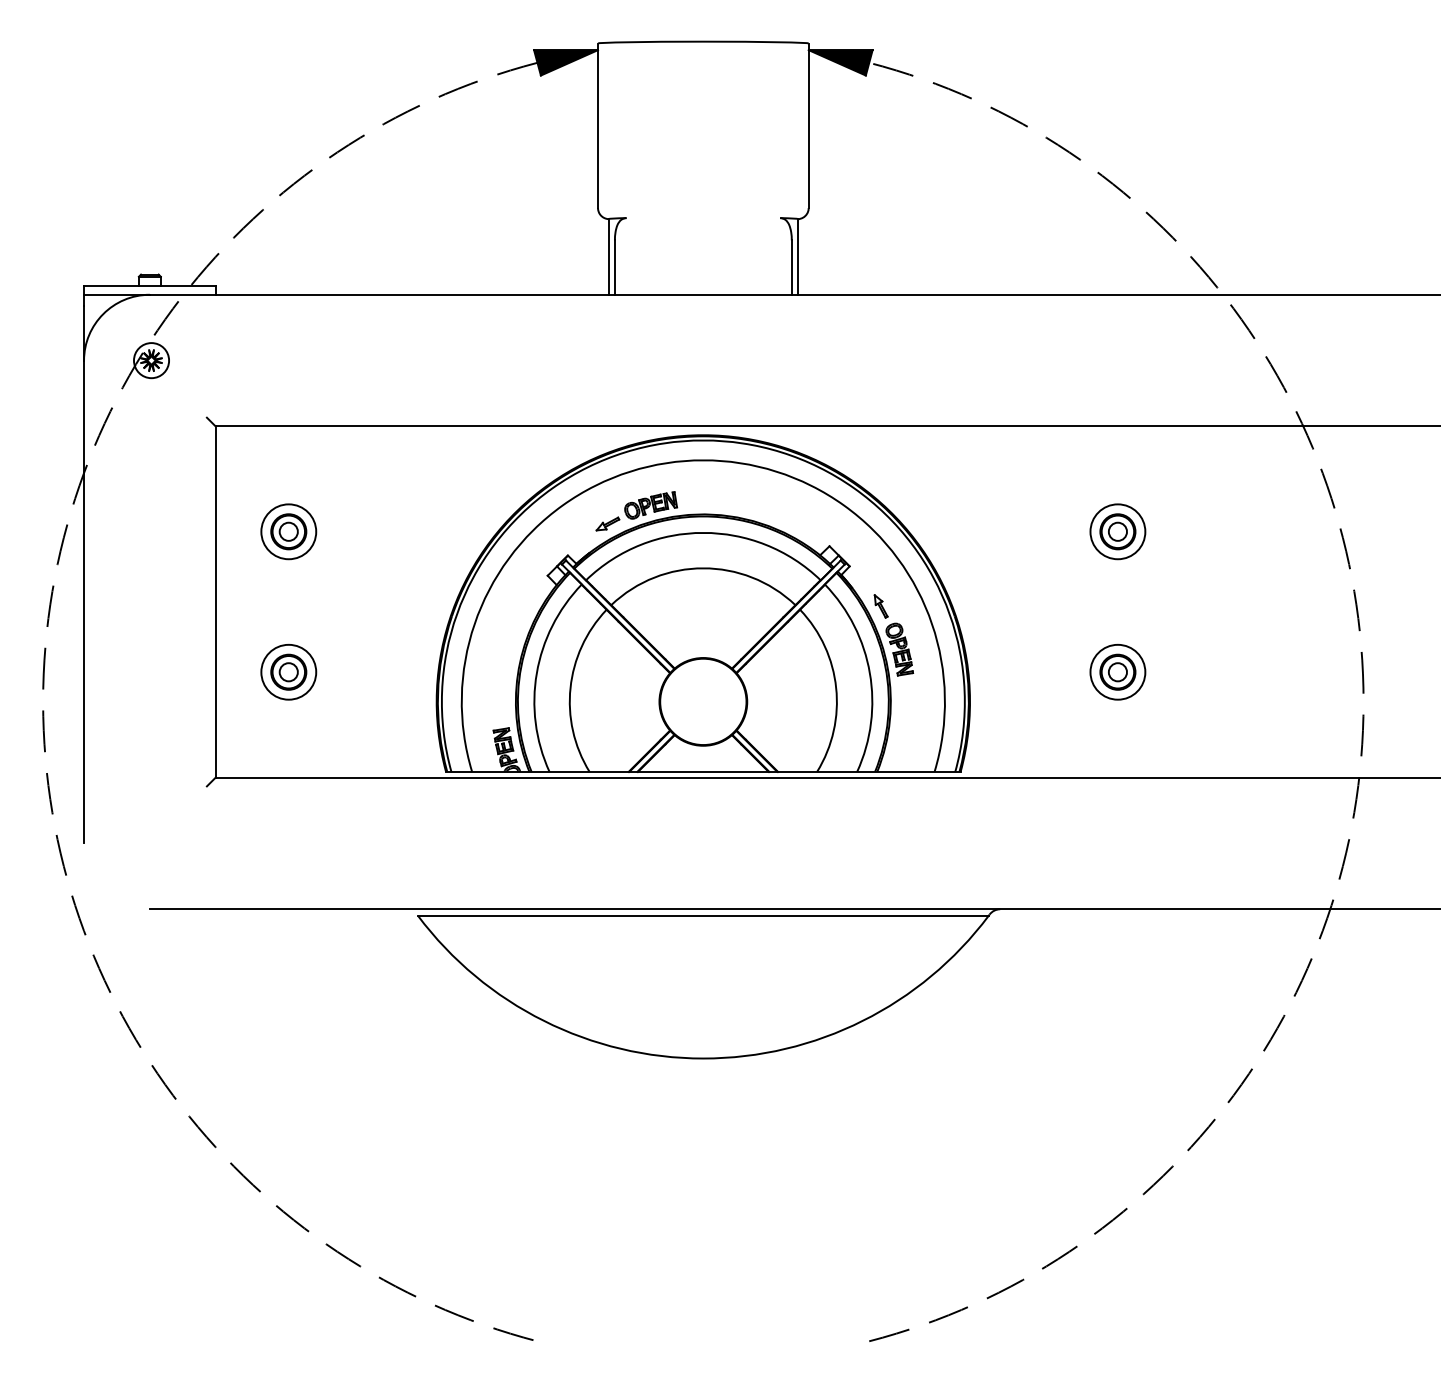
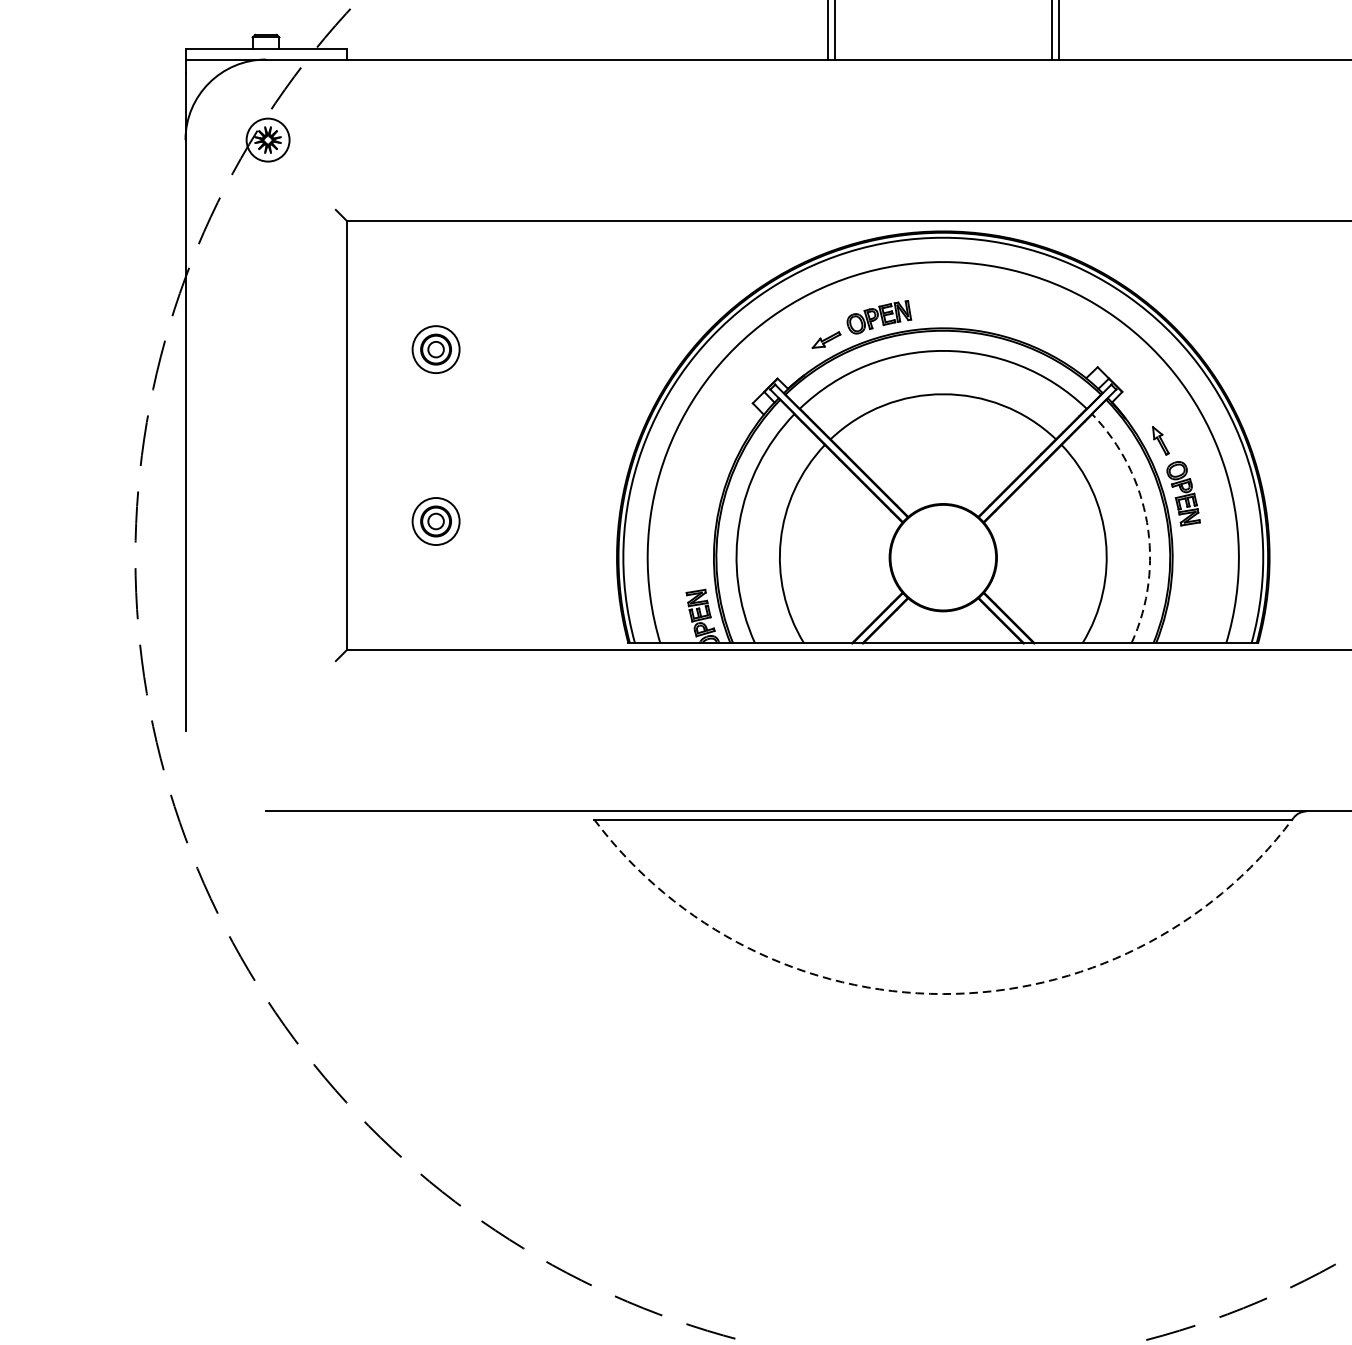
part: (288, 531) -> (435, 349), size x0.7
part: (288, 672) -> (435, 521), size x0.7
arc: (869, 673) -> (1146, 522), solid -> dashed
arc: (703, 1058) -> (943, 994), solid -> dashed

